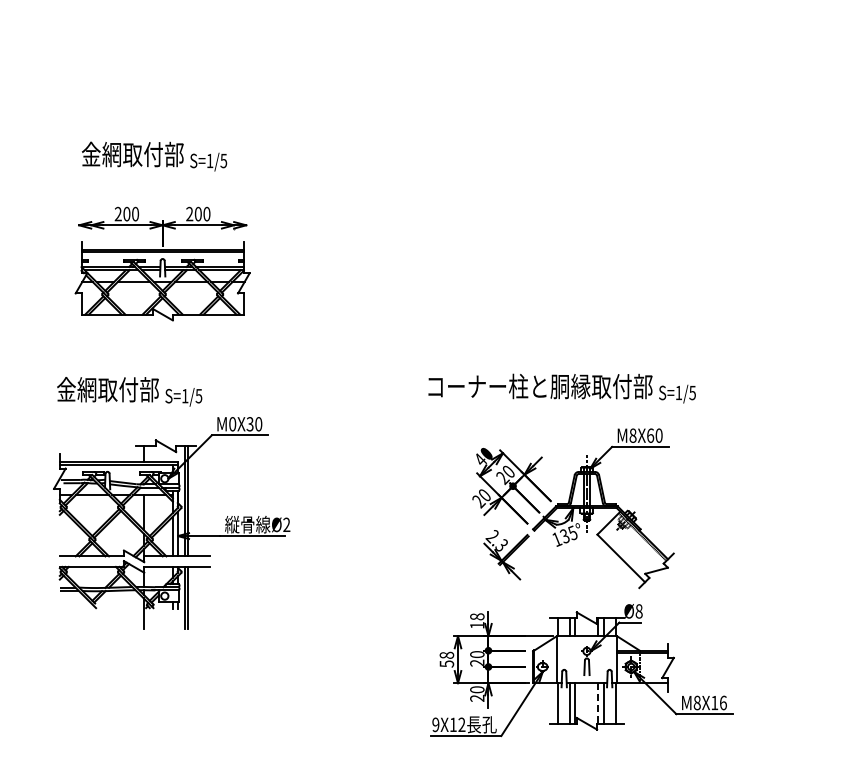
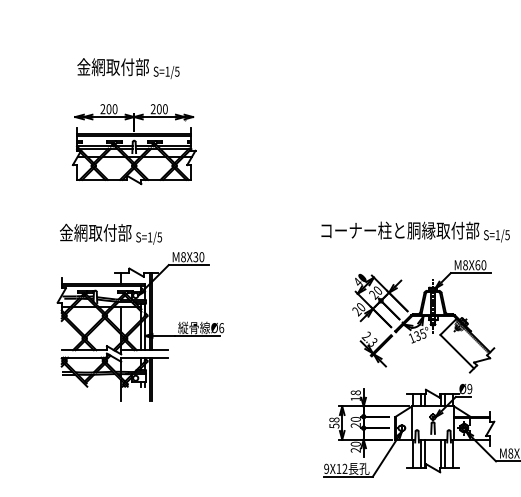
text: (232, 424) -> (183, 257), M0X30 -> M8X30
text: (286, 524) -> (221, 327), Ø2 -> Ø6
text: (638, 611) -> (469, 389), Ø8 -> Ø9
line: (598, 703) -> (441, 453), dashed -> solid

